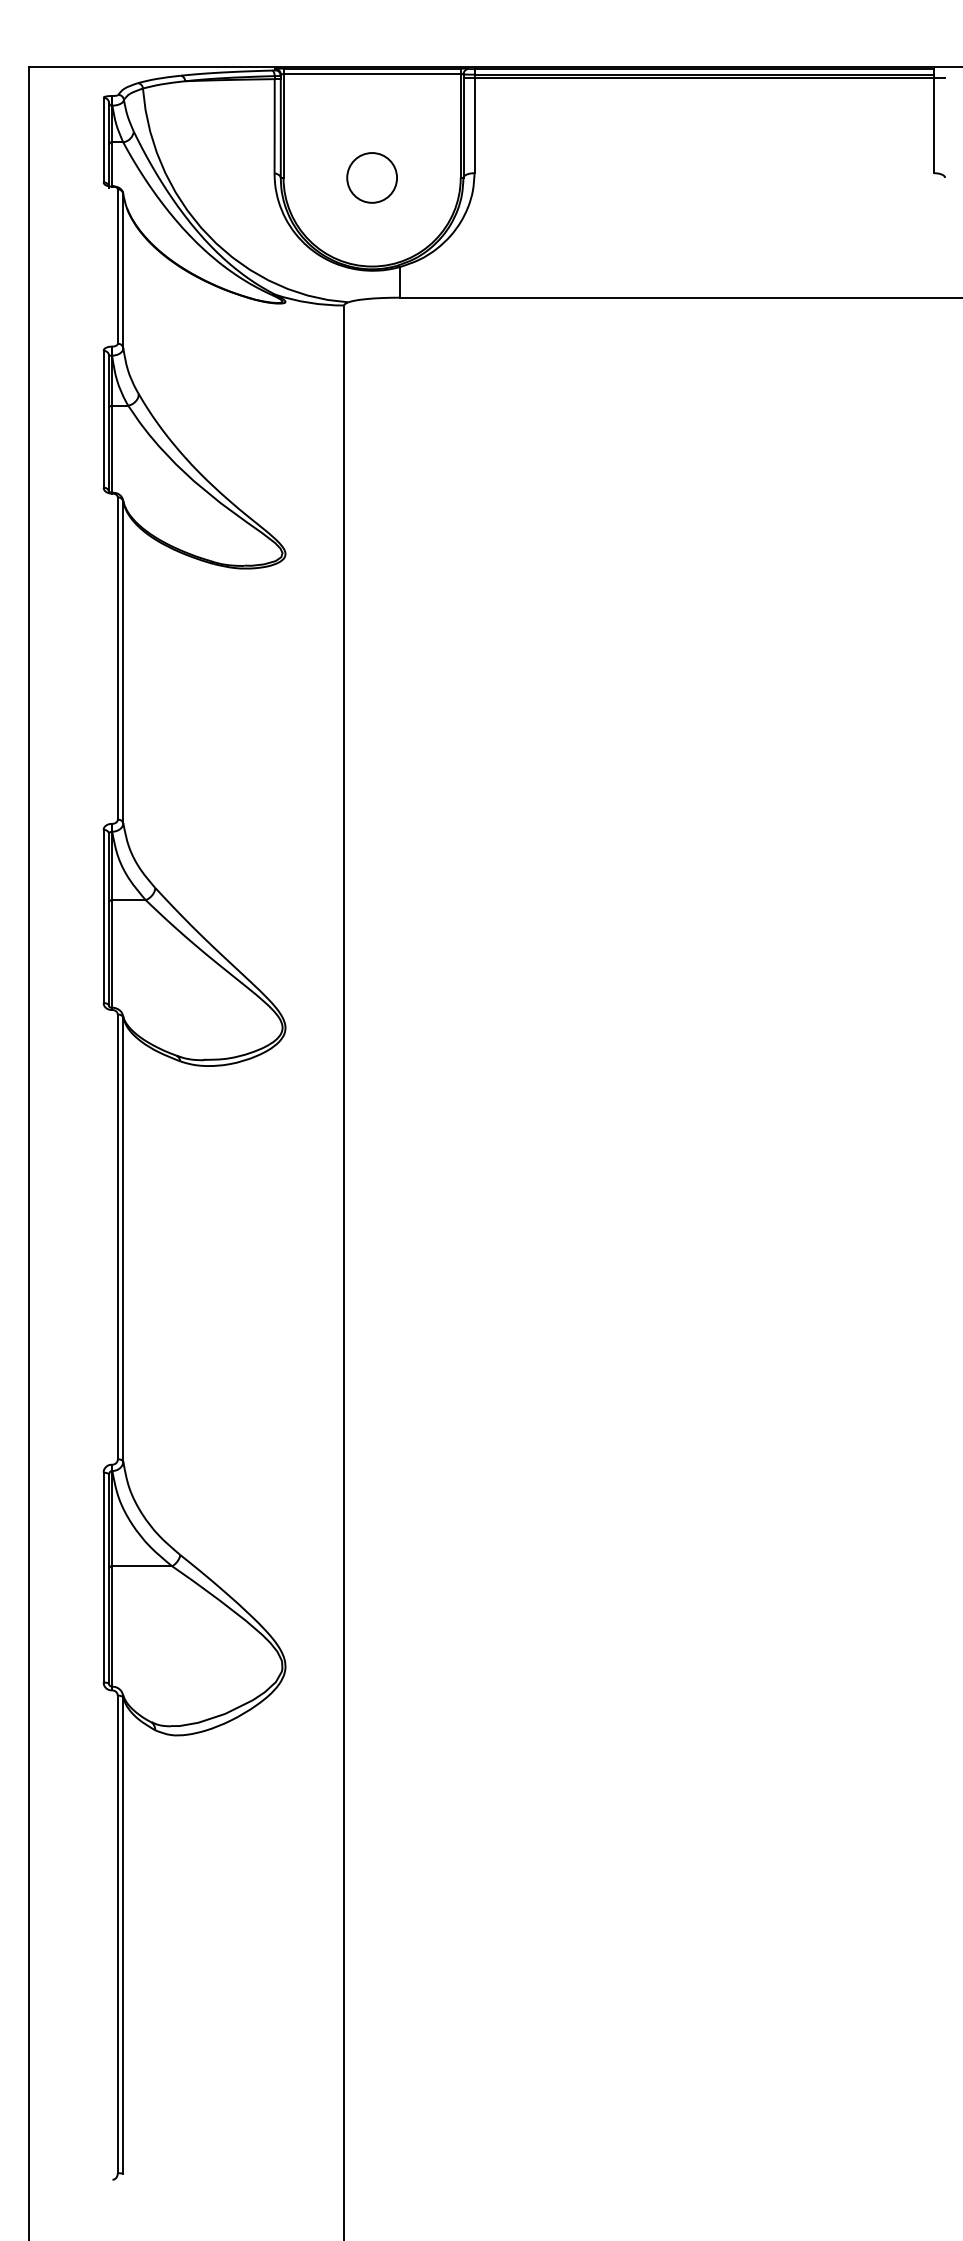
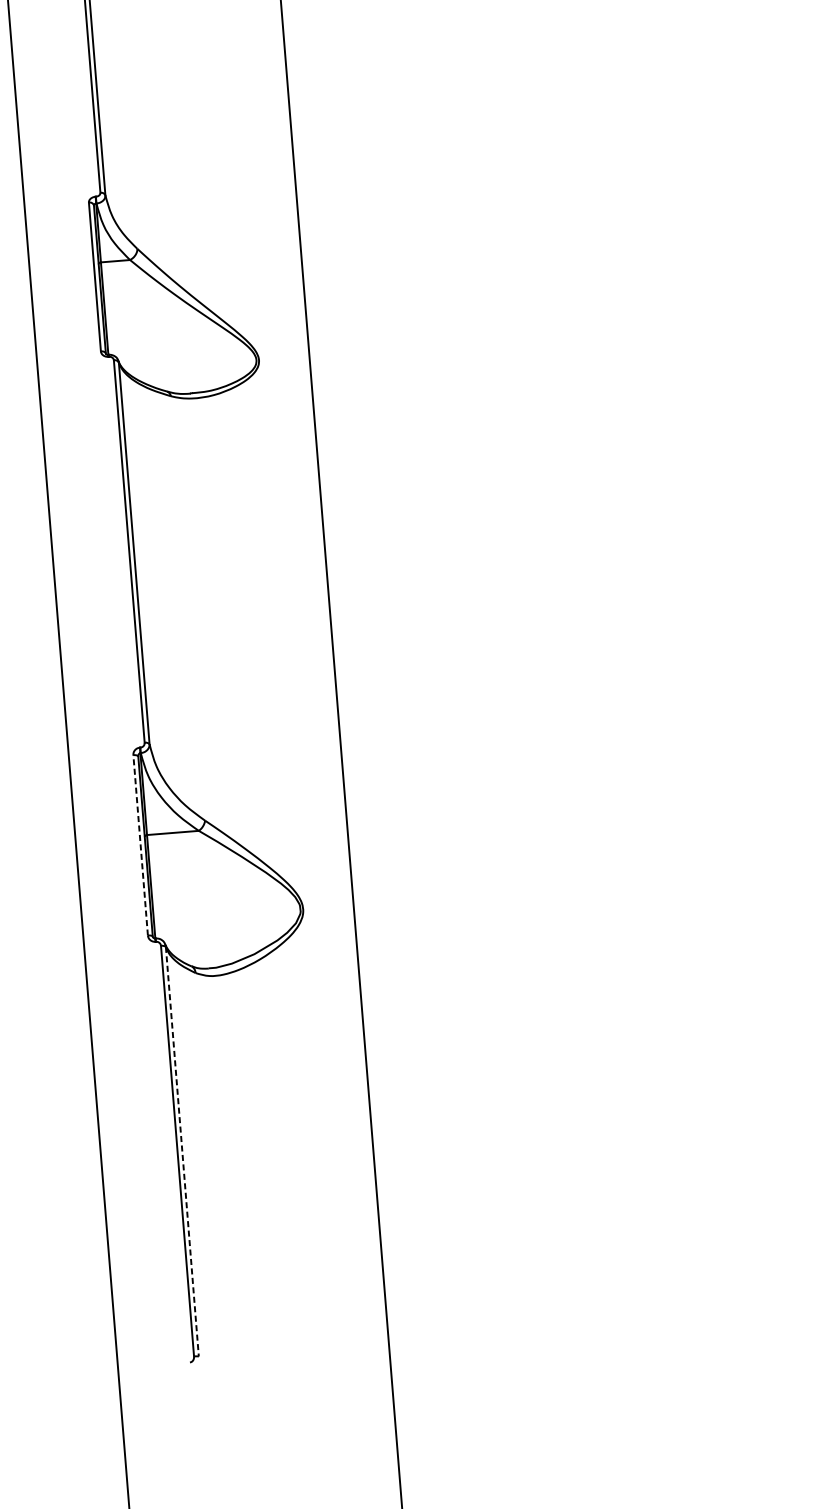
line: (103, 1577) -> (140, 845), solid -> dashed
line: (123, 1936) -> (182, 1152), solid -> dashed

